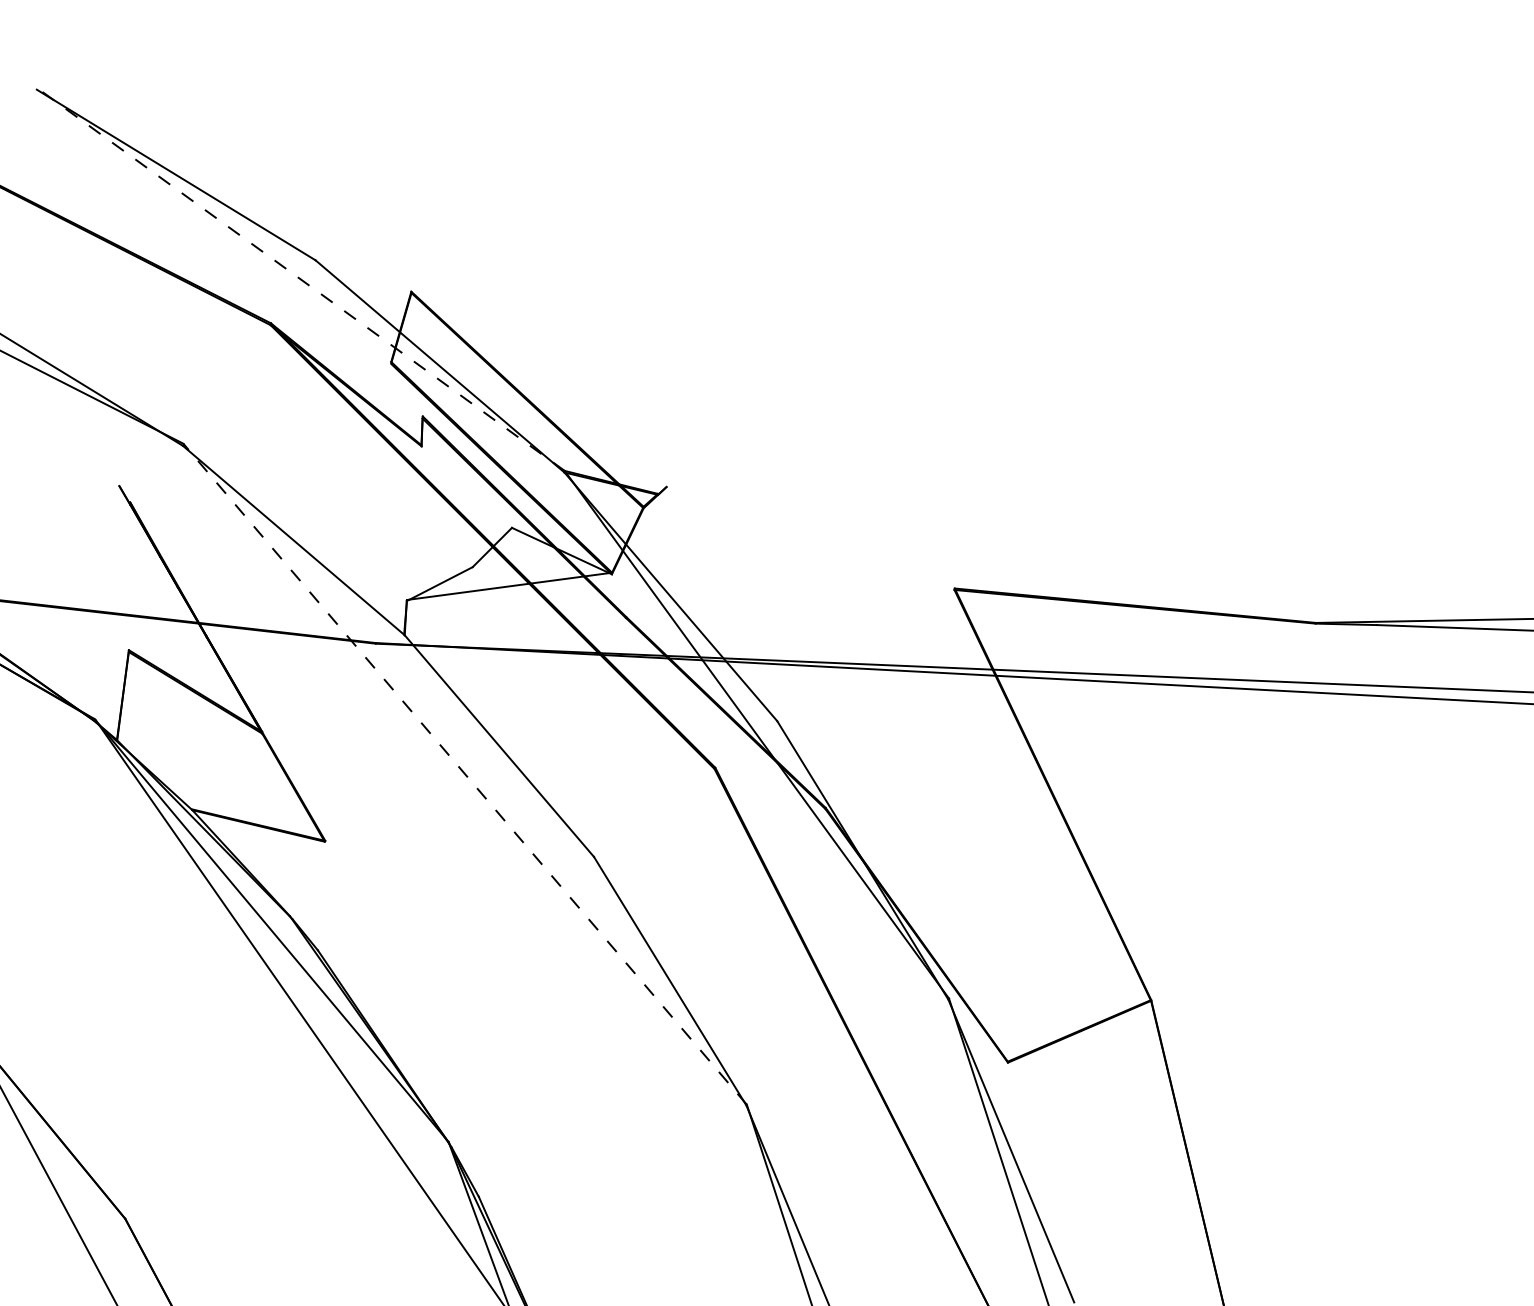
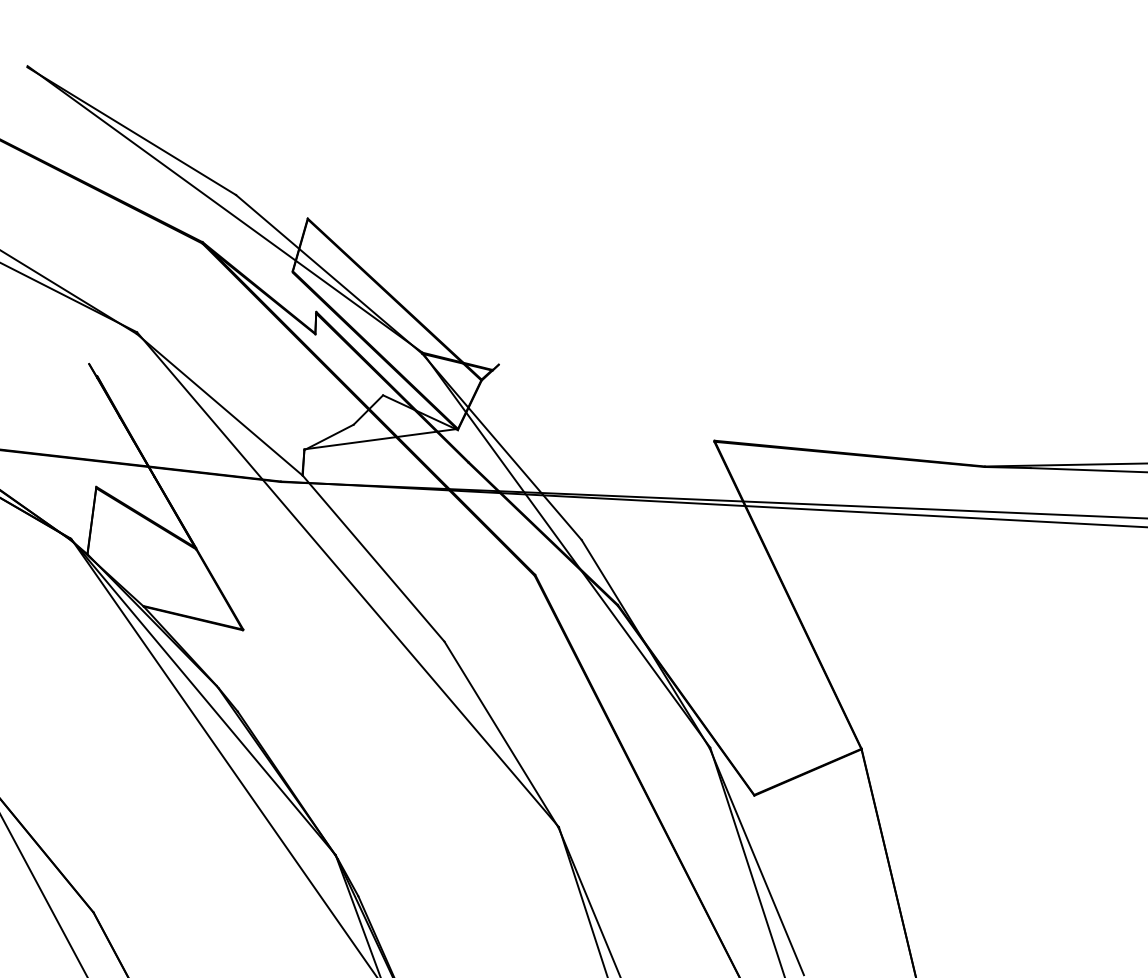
line: (300, 279) -> (224, 209), dashed -> solid
line: (464, 773) -> (347, 579), dashed -> solid

